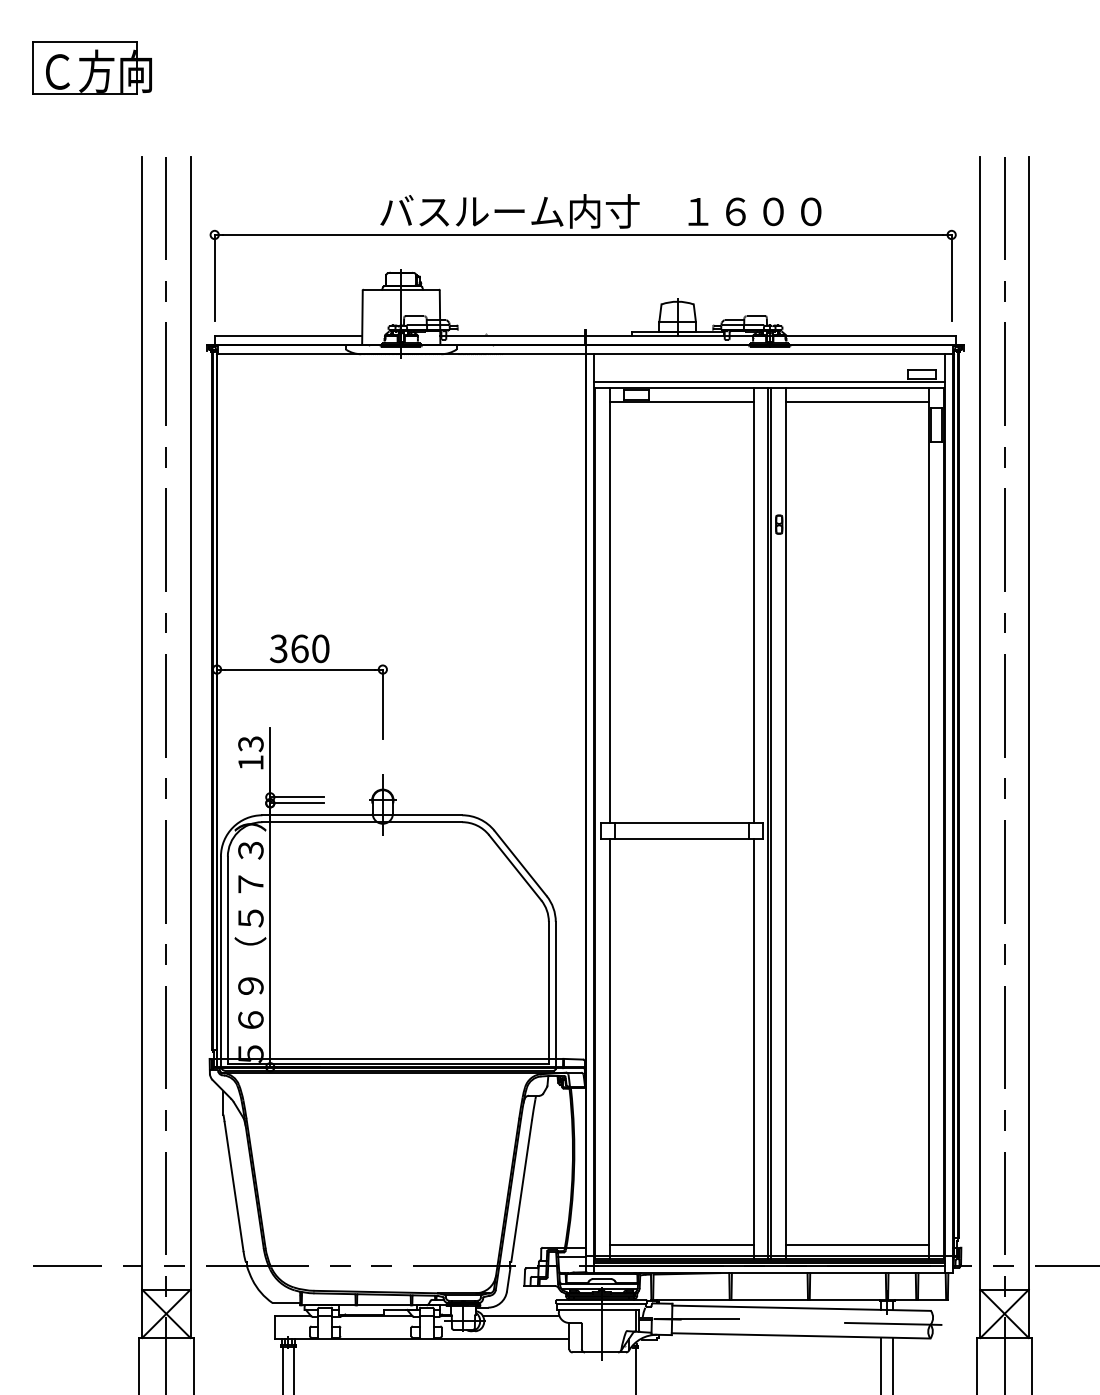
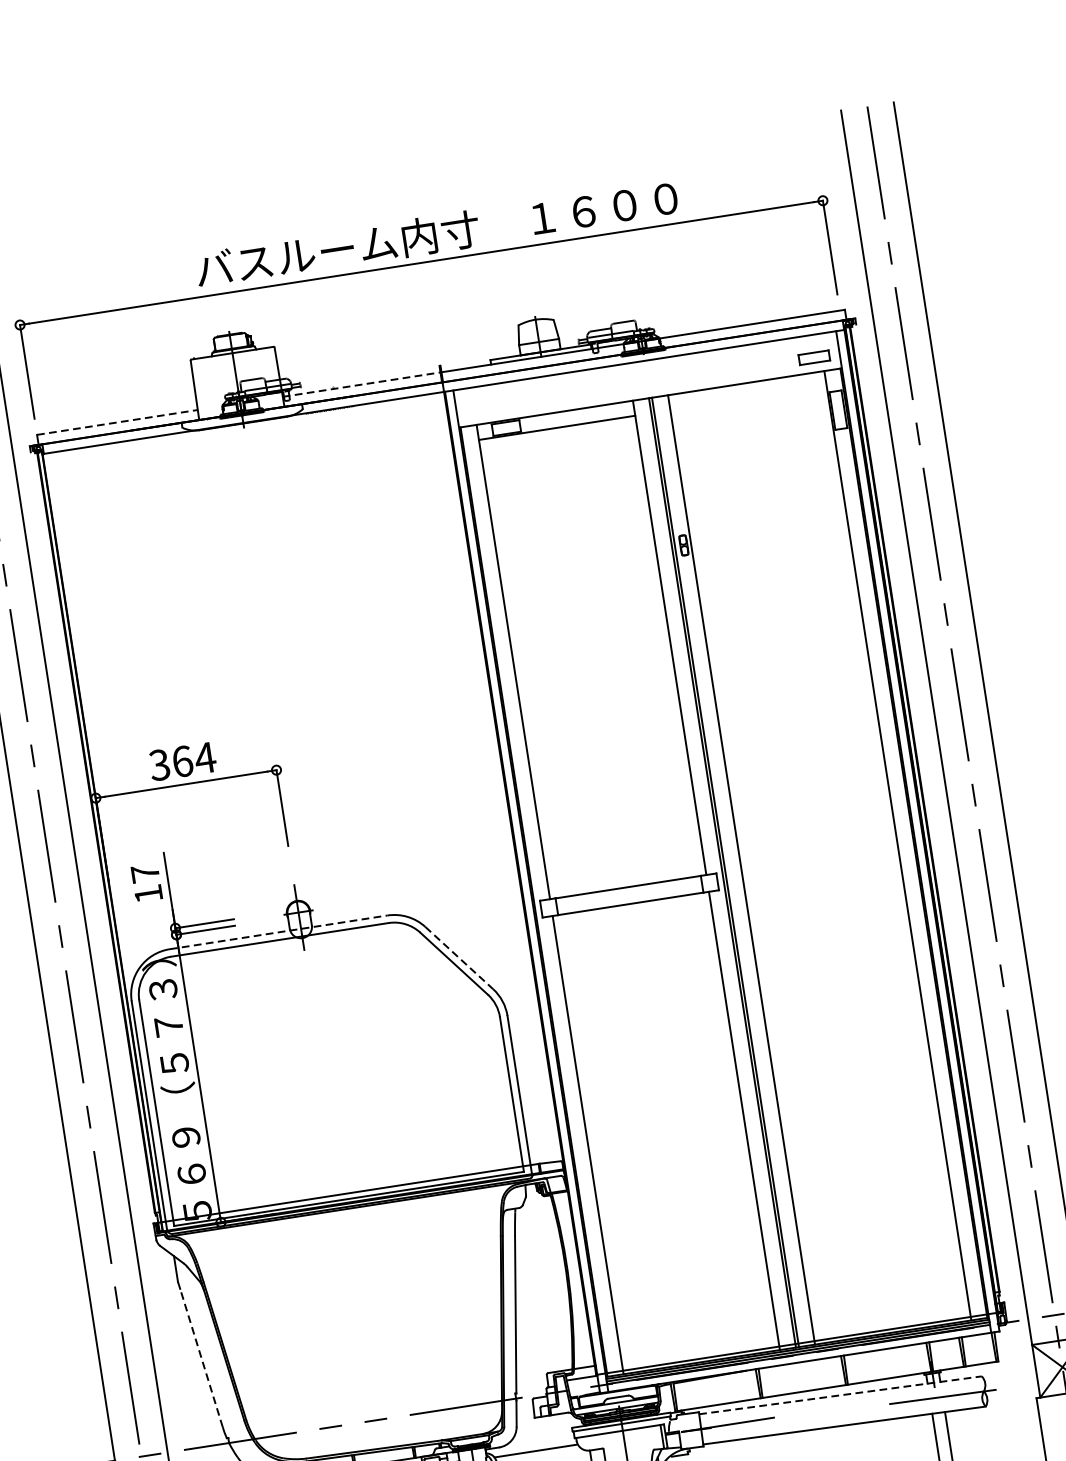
line: (288, 335) -> (117, 422), solid -> dashed
line: (513, 335) -> (362, 384), solid -> dashed
line: (769, 381) -> (649, 391), removed
line: (857, 401) -> (748, 398), removed
text: (320, 648) -> (205, 757), 360 -> 364
text: (250, 744) -> (144, 874), 13 -> 17
line: (362, 815) -> (278, 932), solid -> dashed
line: (520, 863) -> (459, 958), solid -> dashed
line: (233, 1186) -> (201, 1358), solid -> dashed
line: (681, 1245) -> (699, 1347), removed
line: (857, 1245) -> (890, 1317), removed
line: (802, 1308) -> (841, 1395), solid -> dashed

